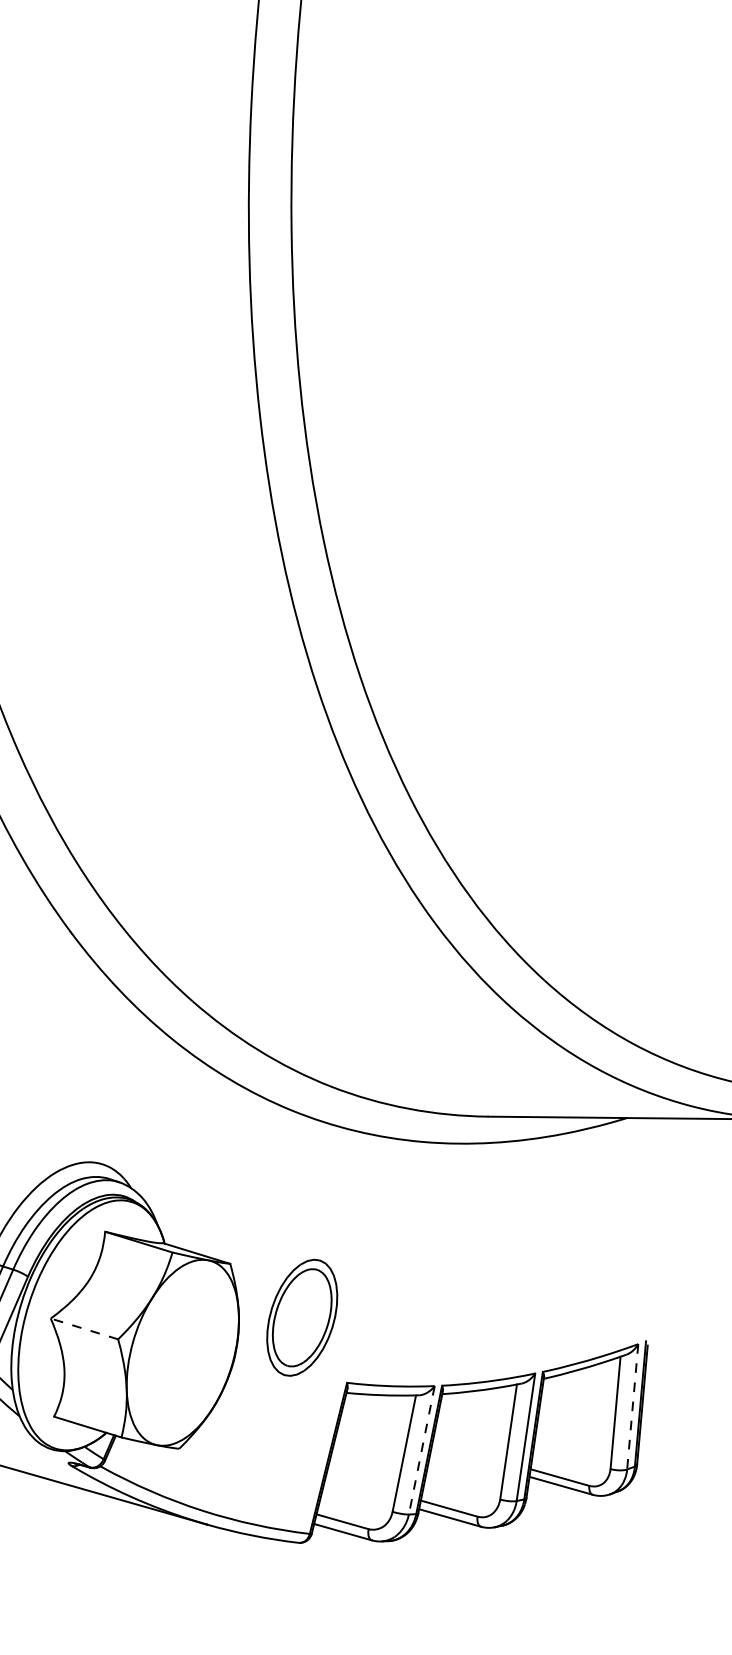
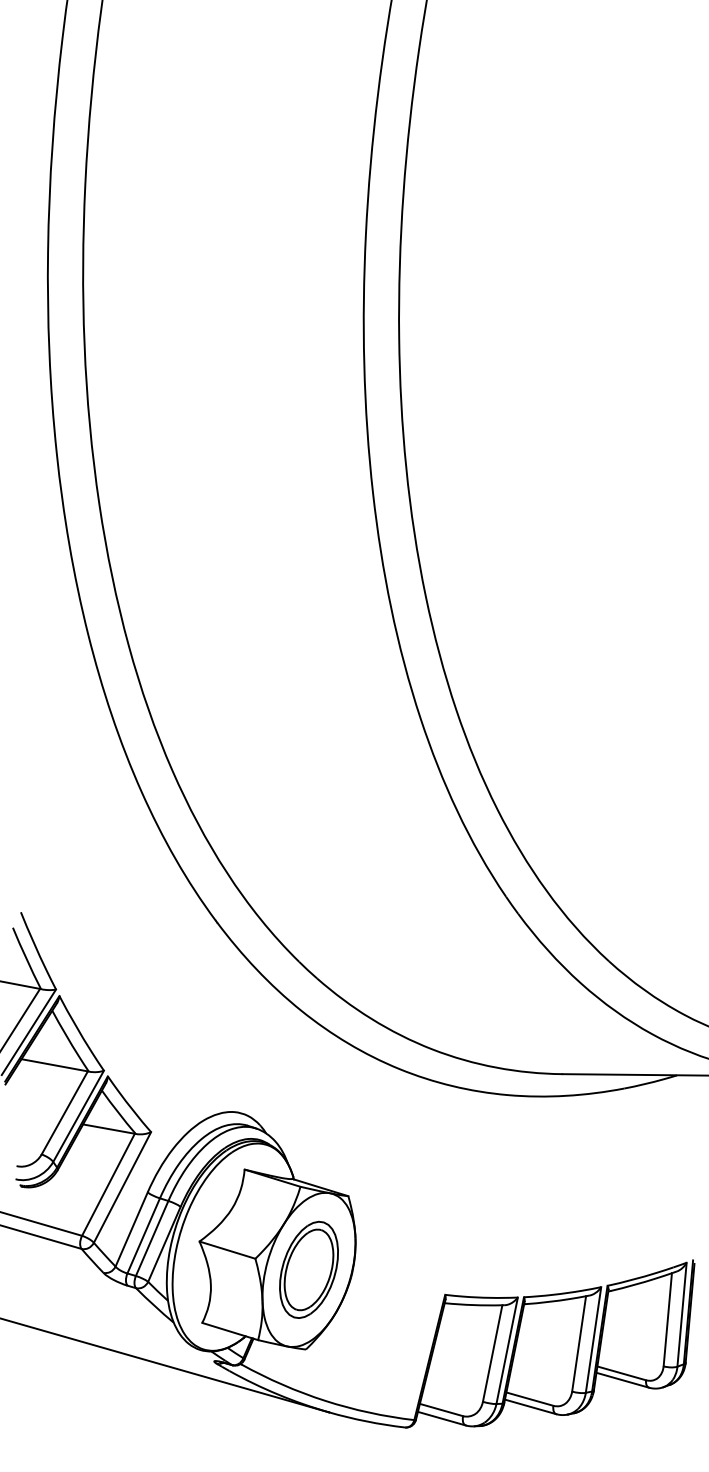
part: (301, 1317) -> (308, 1269), moved
line: (83, 1329) -> (226, 1250), dashed -> solid
line: (633, 1407) -> (682, 1315), dashed -> solid
line: (422, 1451) -> (507, 1351), dashed -> solid

